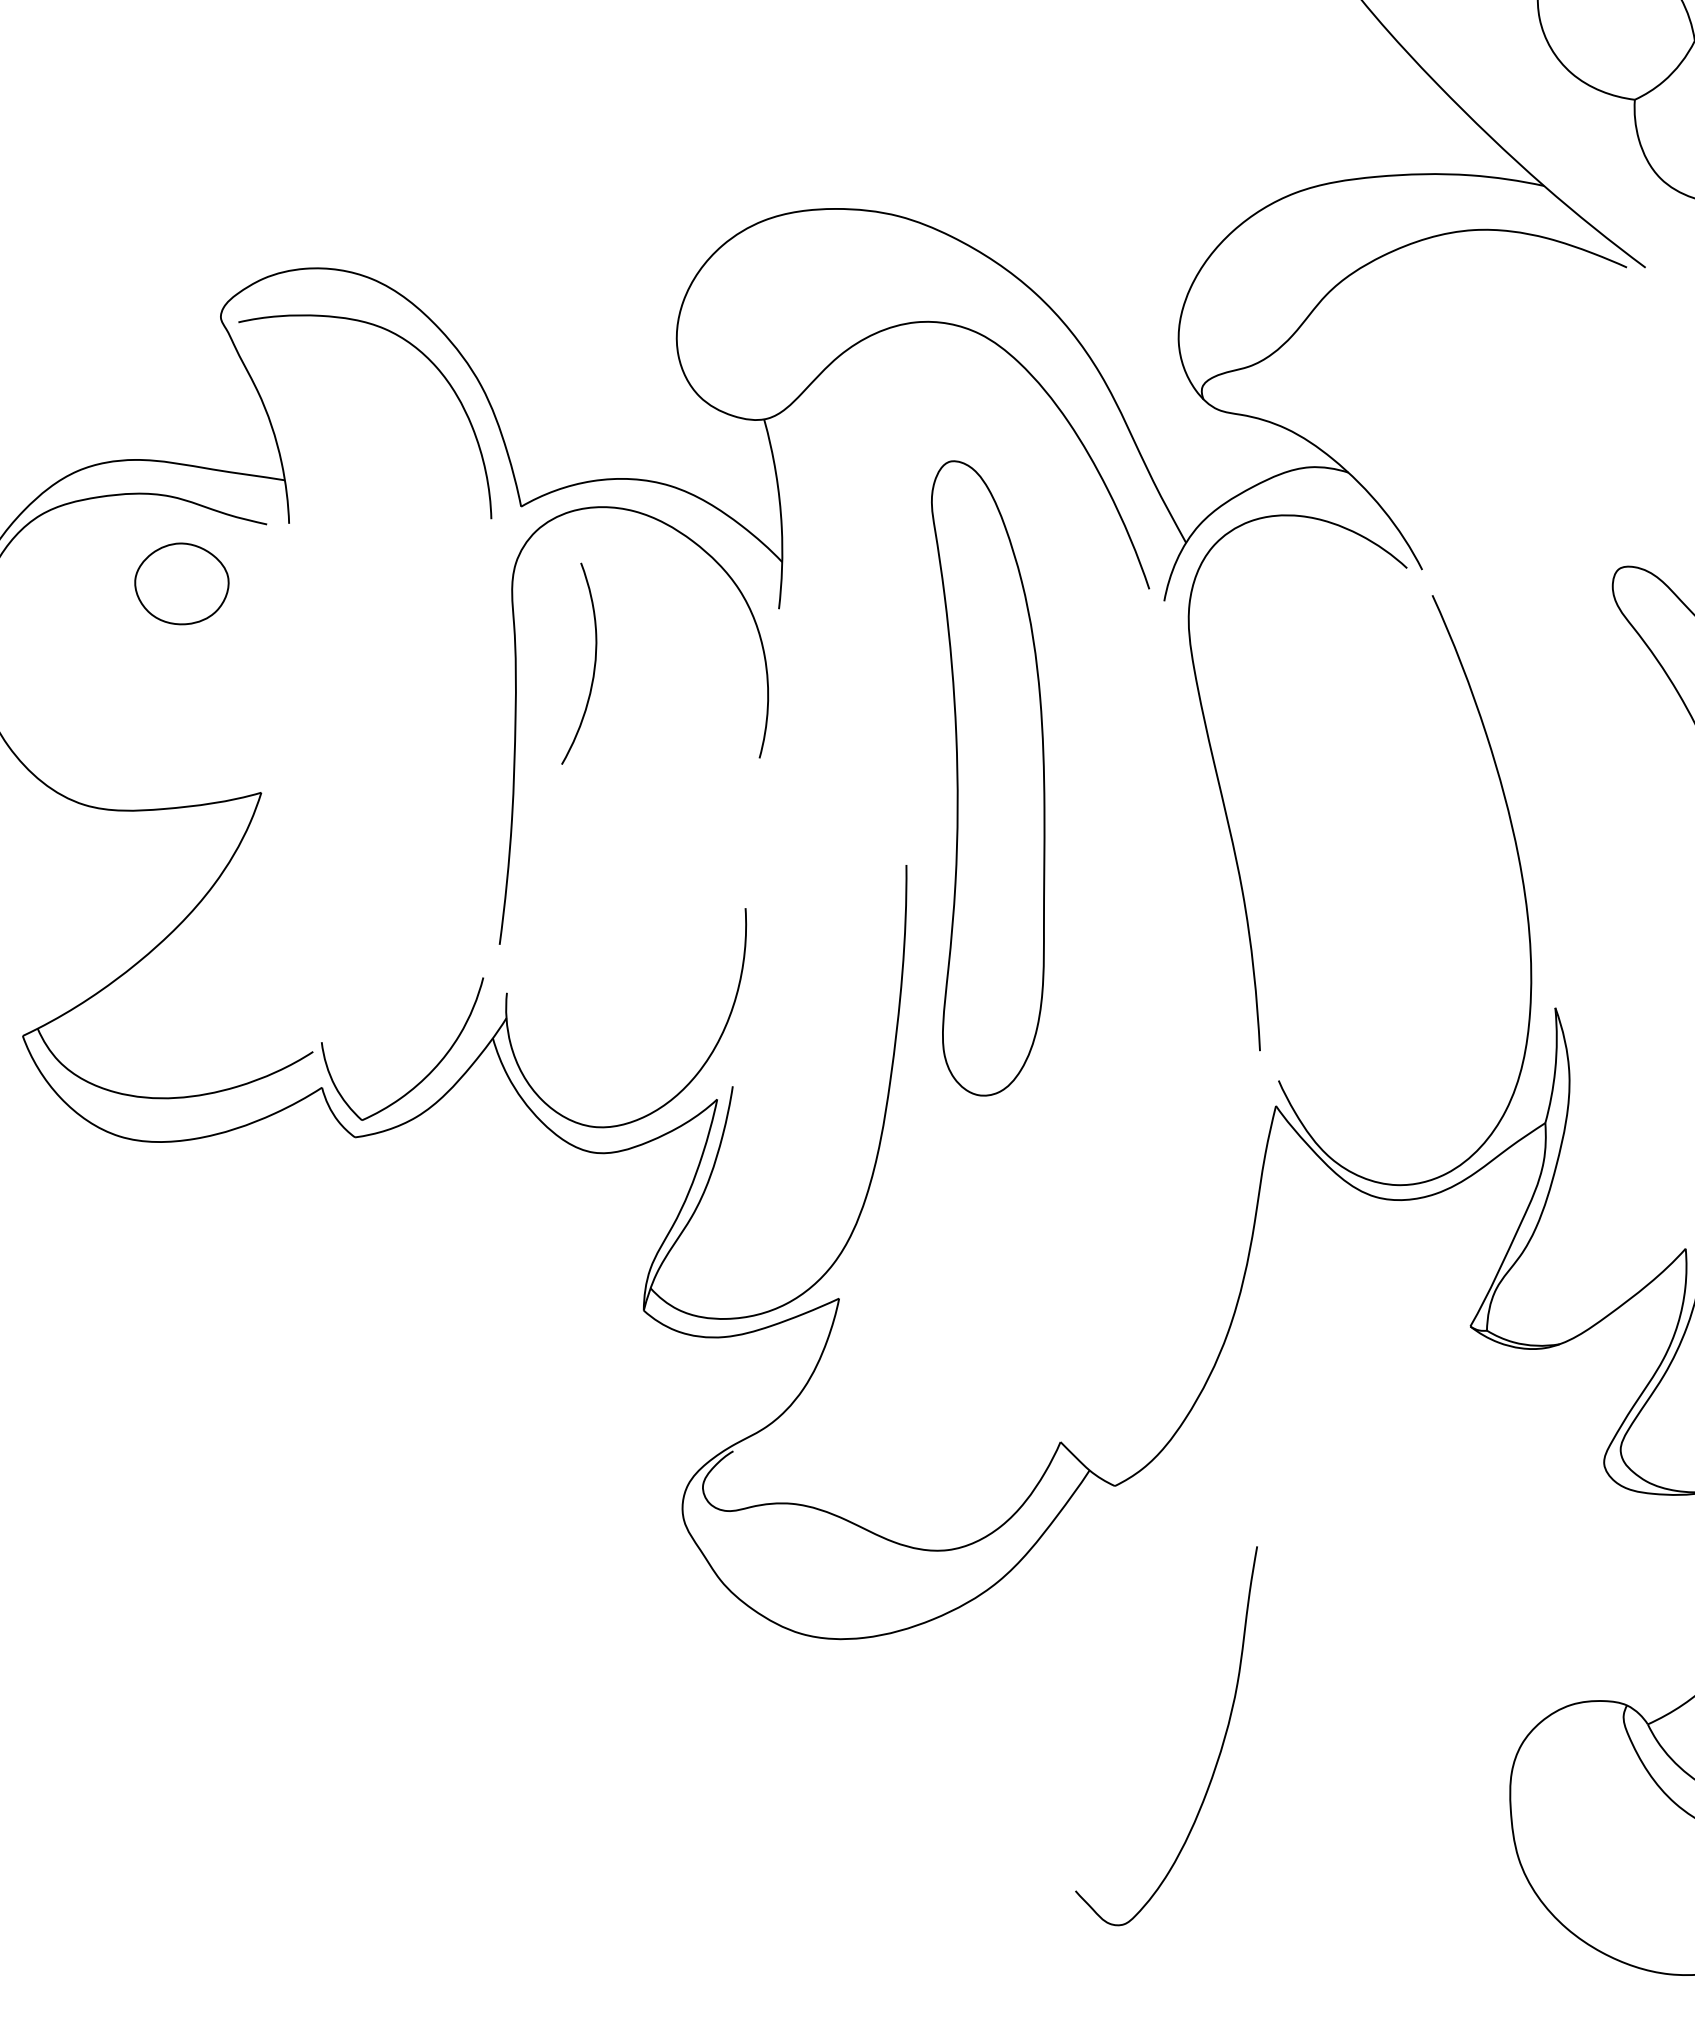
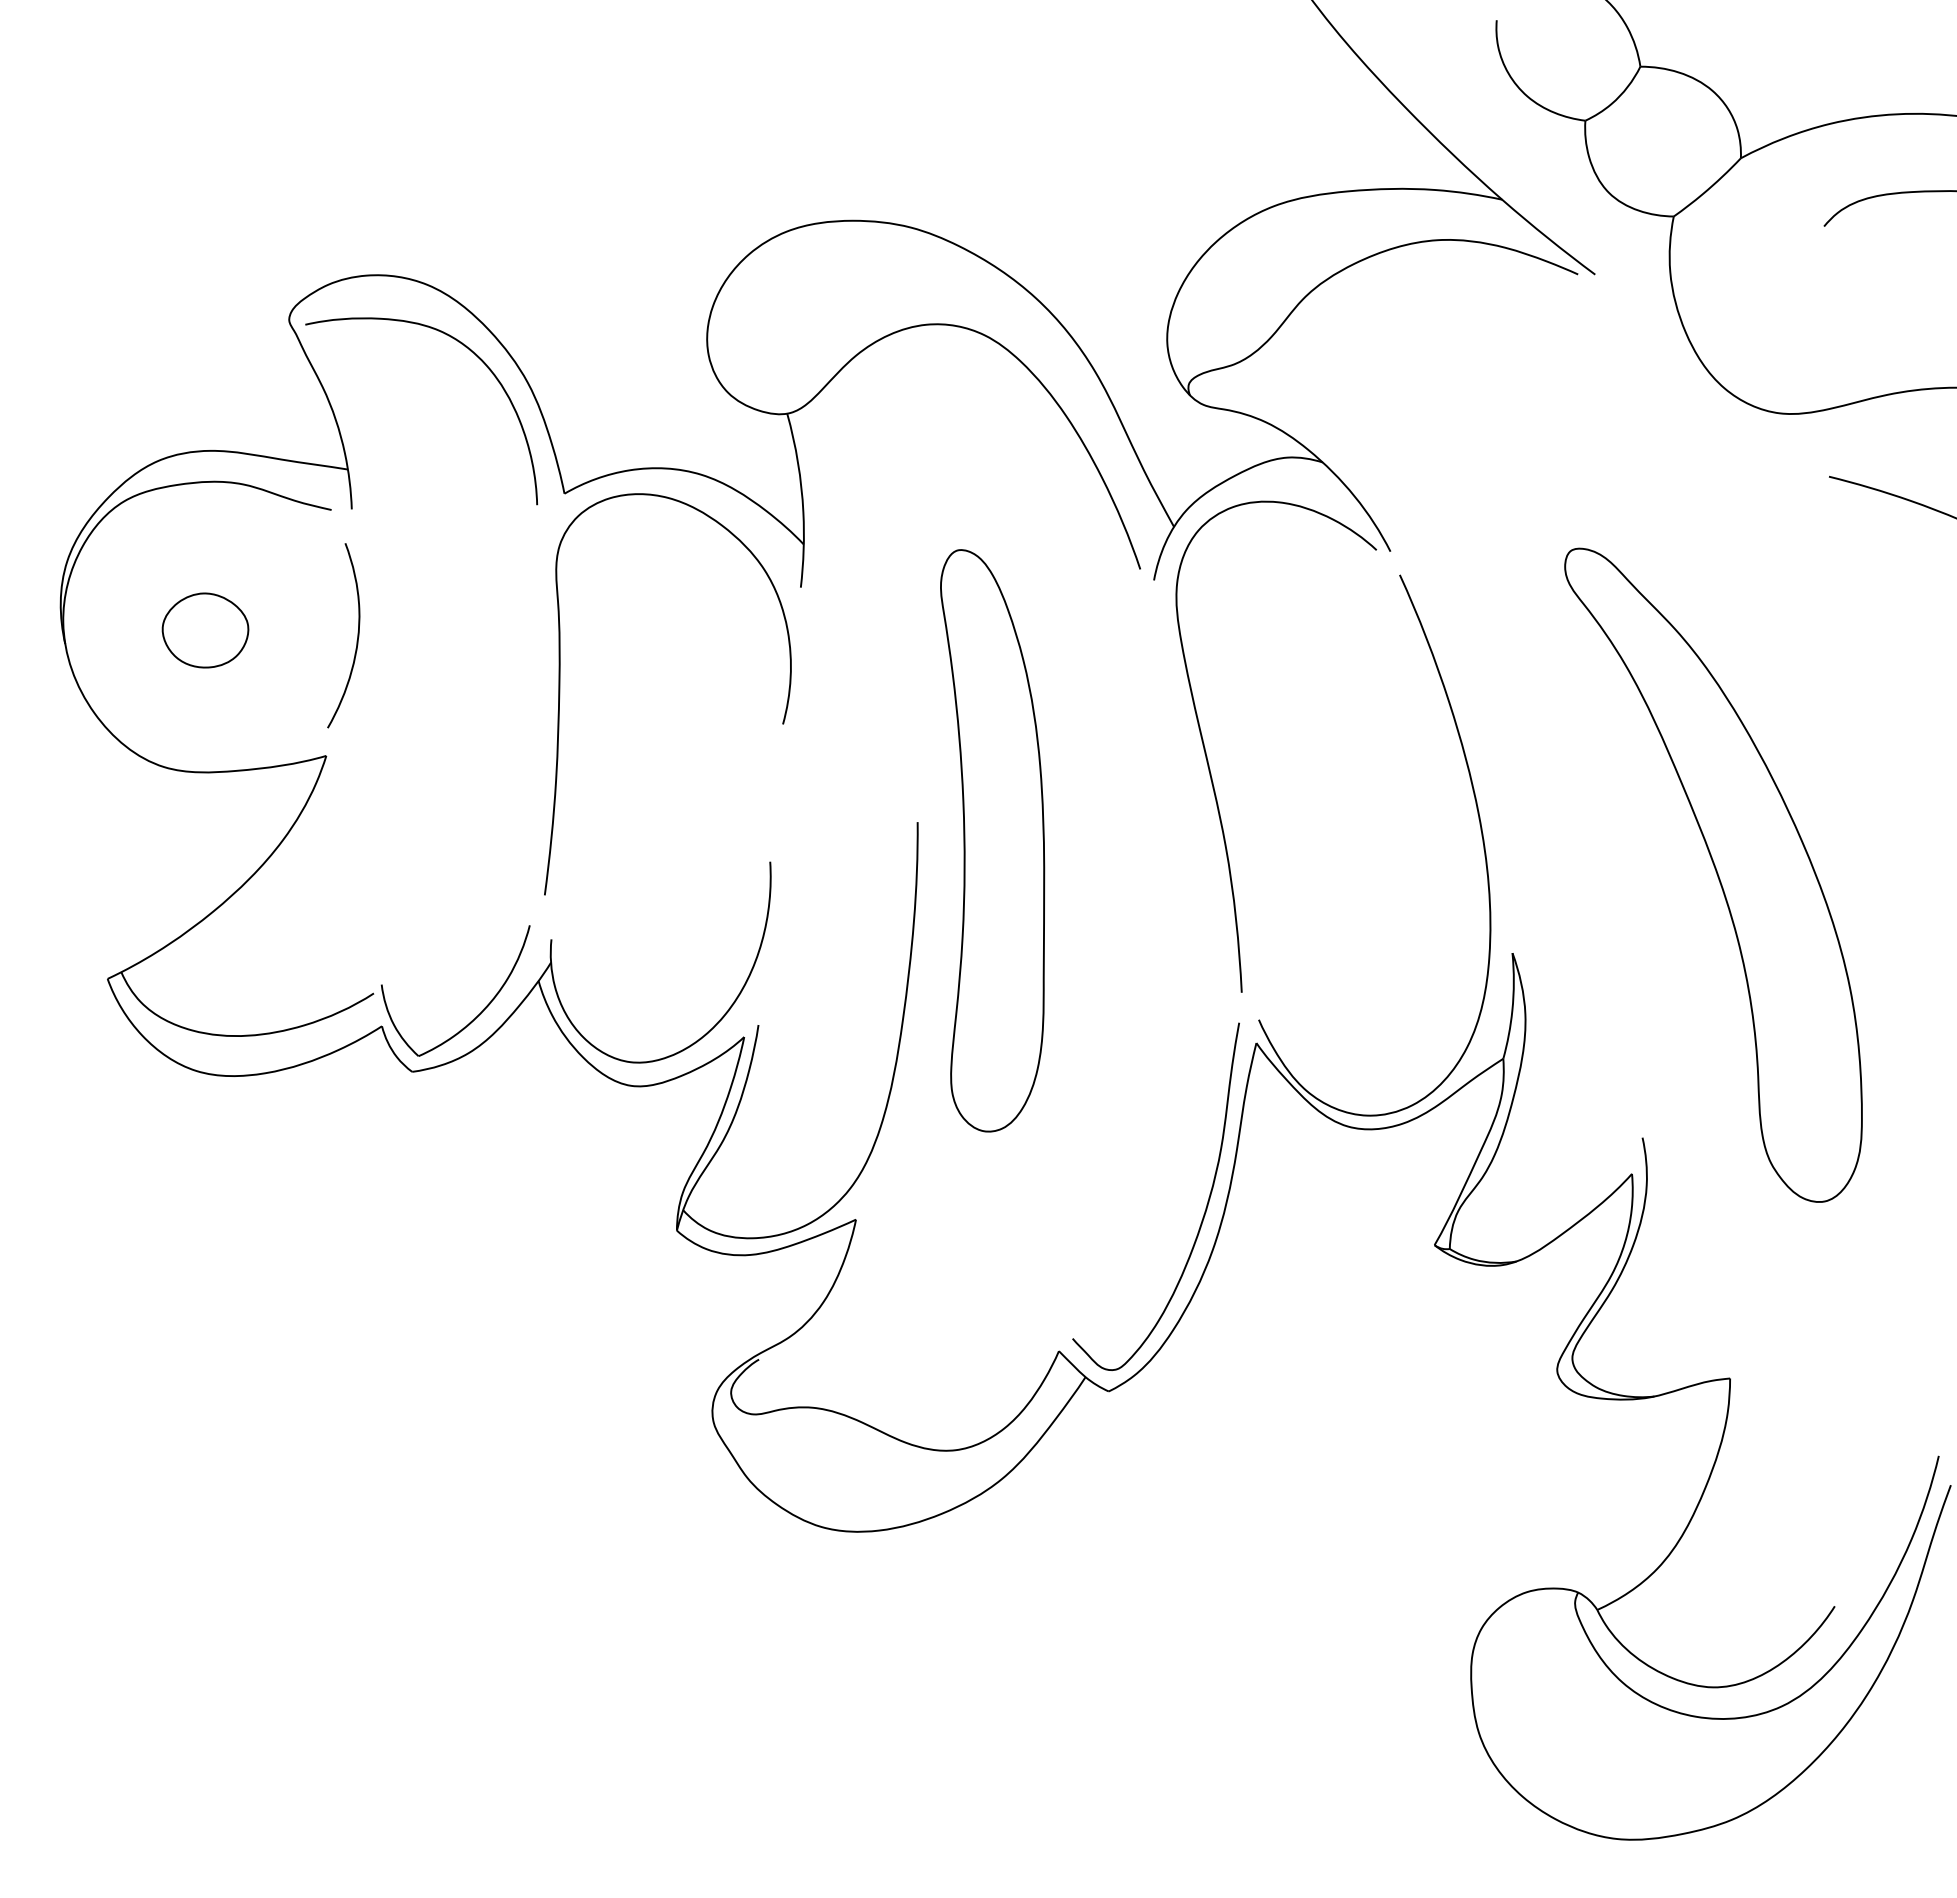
part: (181, 583) -> (205, 630), moved
curve: (593, 668) -> (356, 640), moved
part: (988, 778) -> (992, 840), moved
curve: (1220, 1747) -> (1205, 1207), moved

